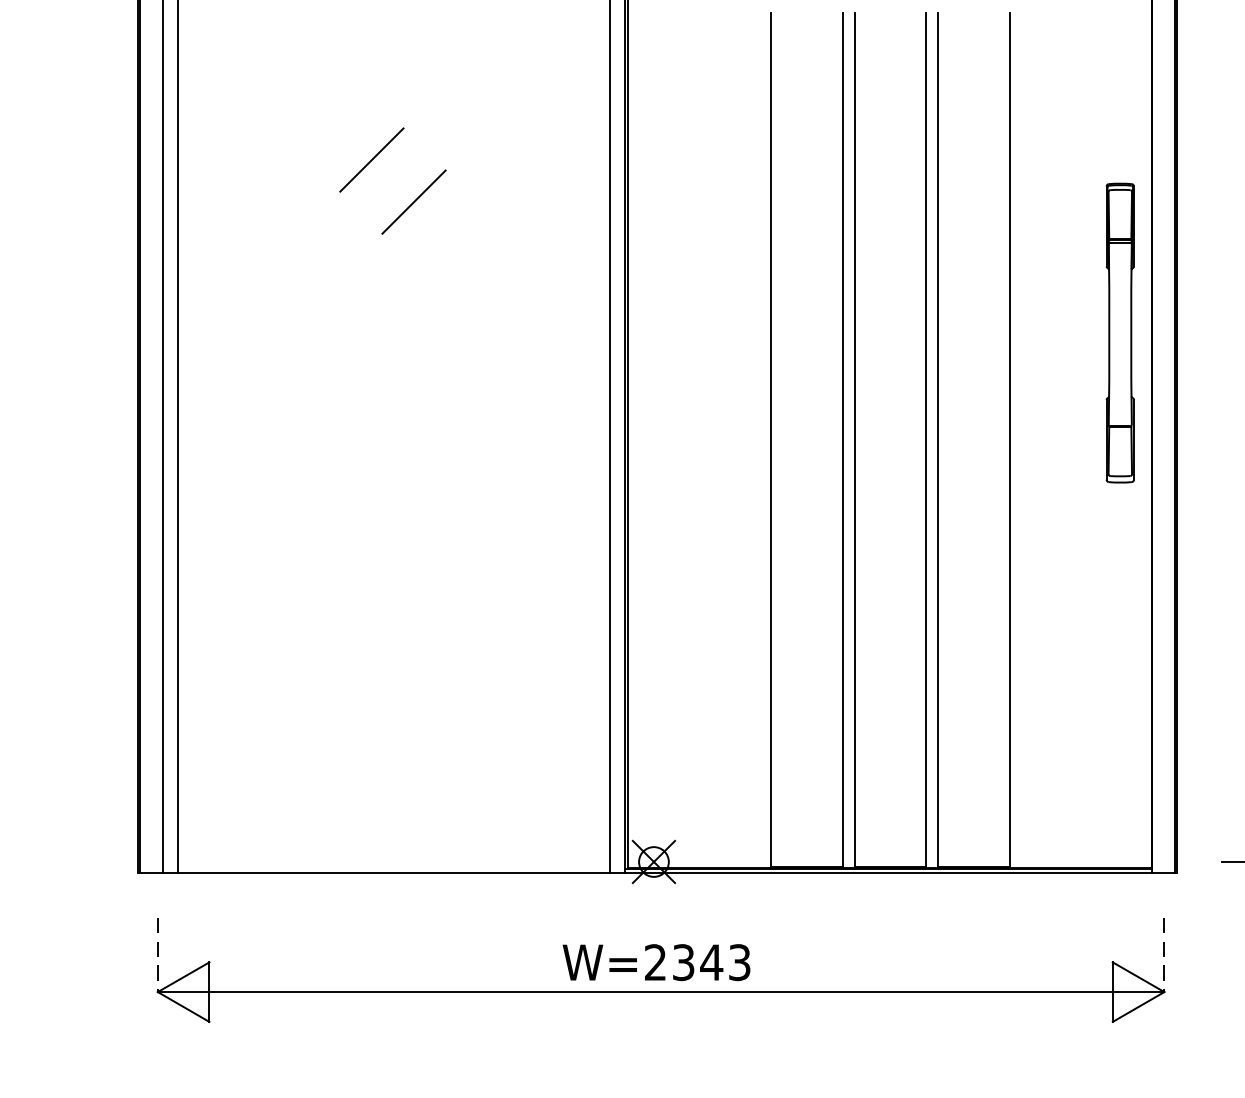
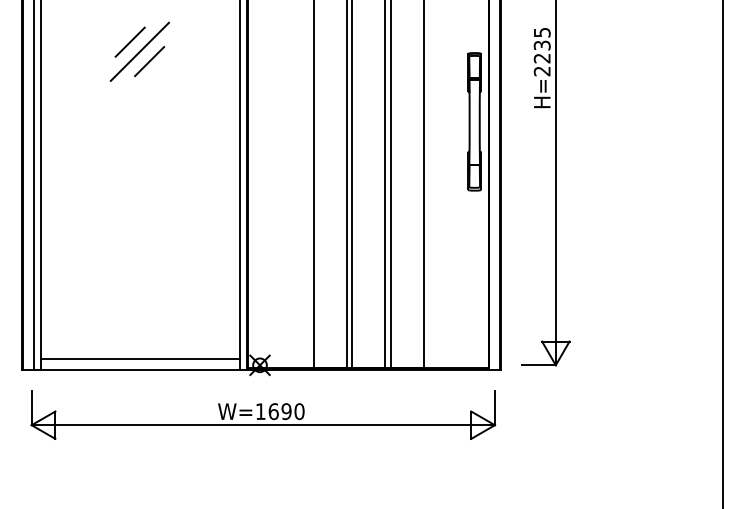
line: (392, 180) -> (139, 51), added
line: (394, 849) -> (140, 359), added
line: (157, 955) -> (31, 408), dashed -> solid
line: (1163, 955) -> (494, 408), dashed -> solid
text: (696, 962) -> (279, 411), W=2343 -> W=1690

